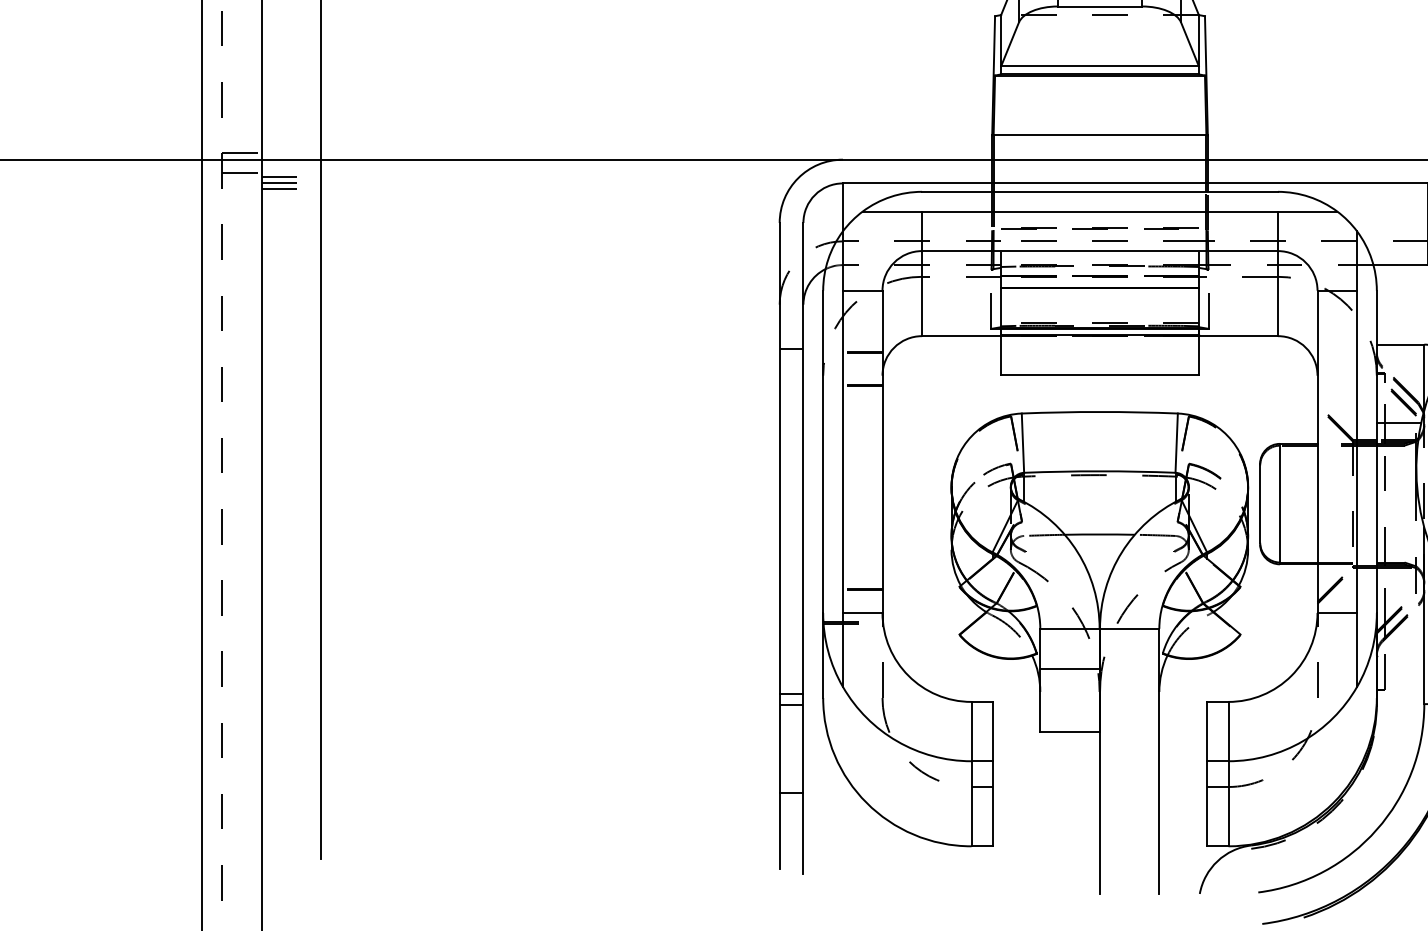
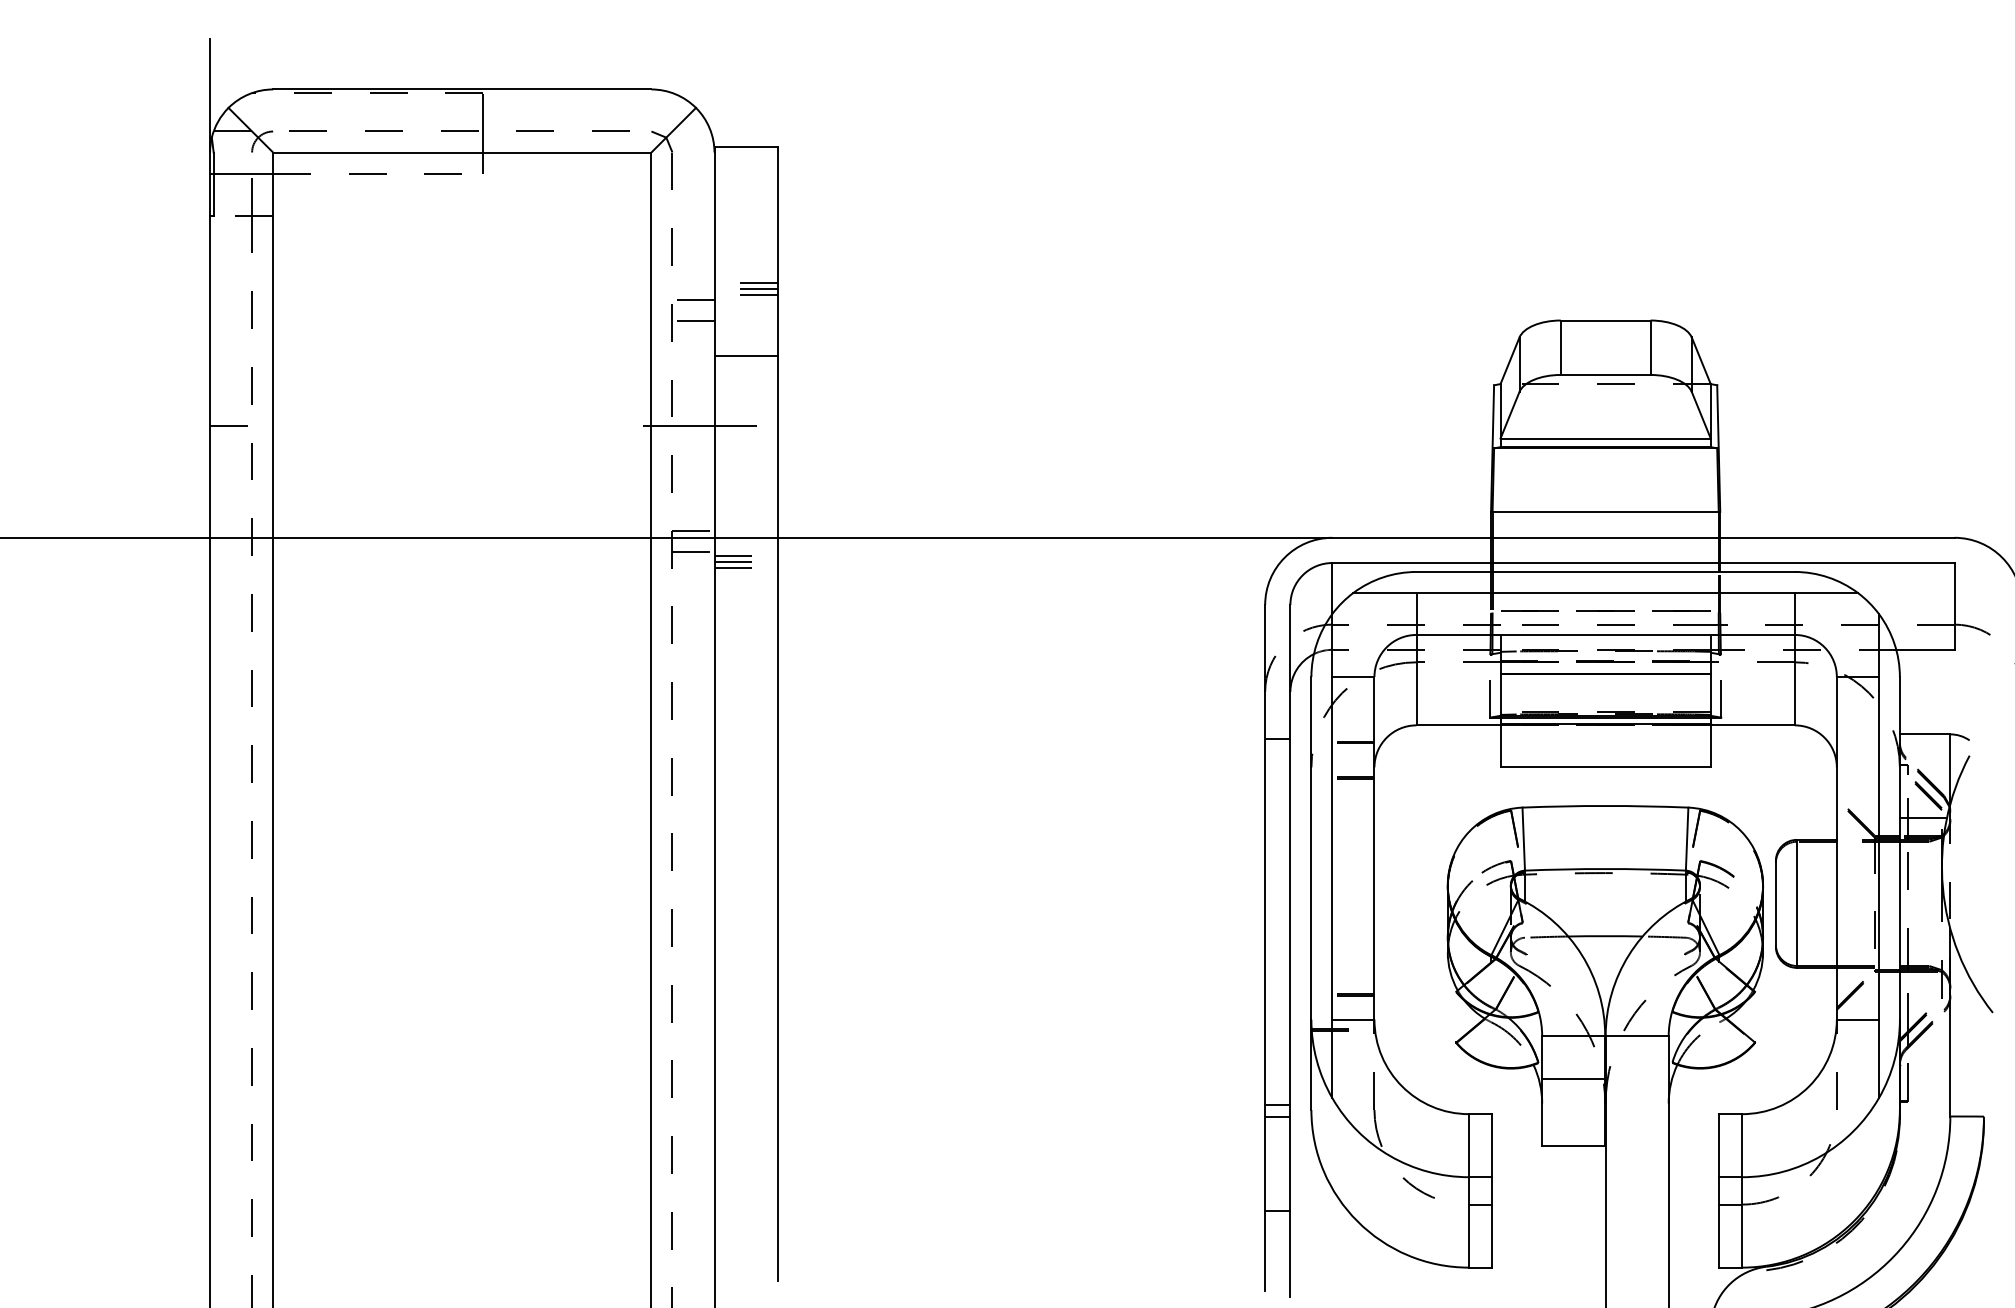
line: (241, 54) -> (693, 425), added

